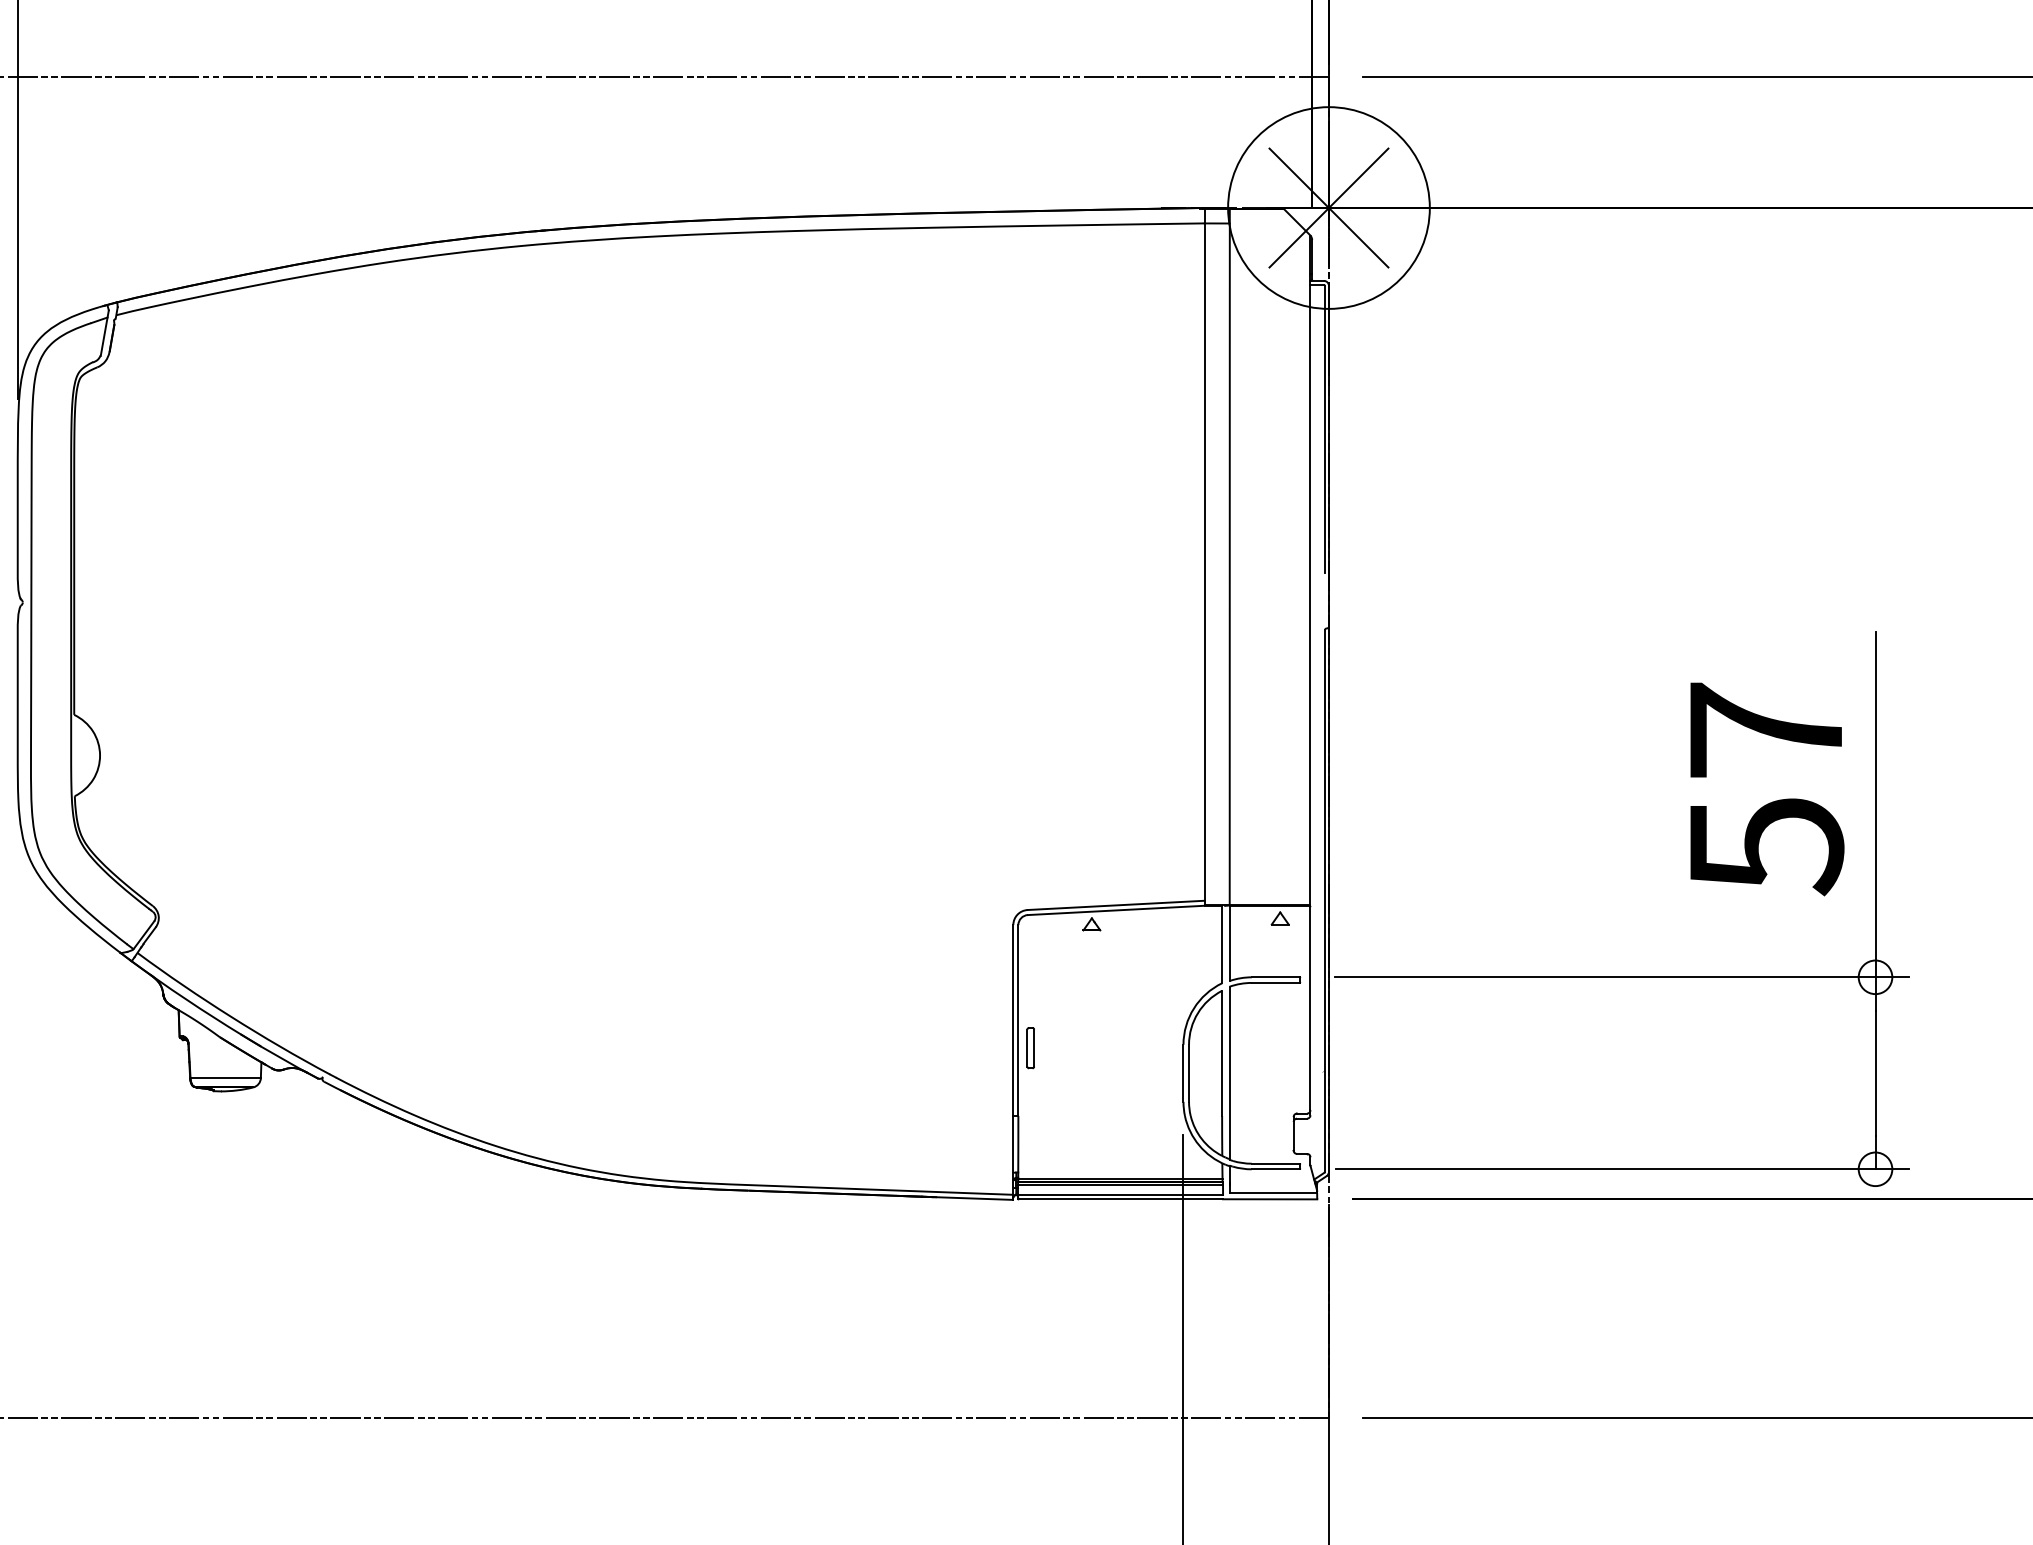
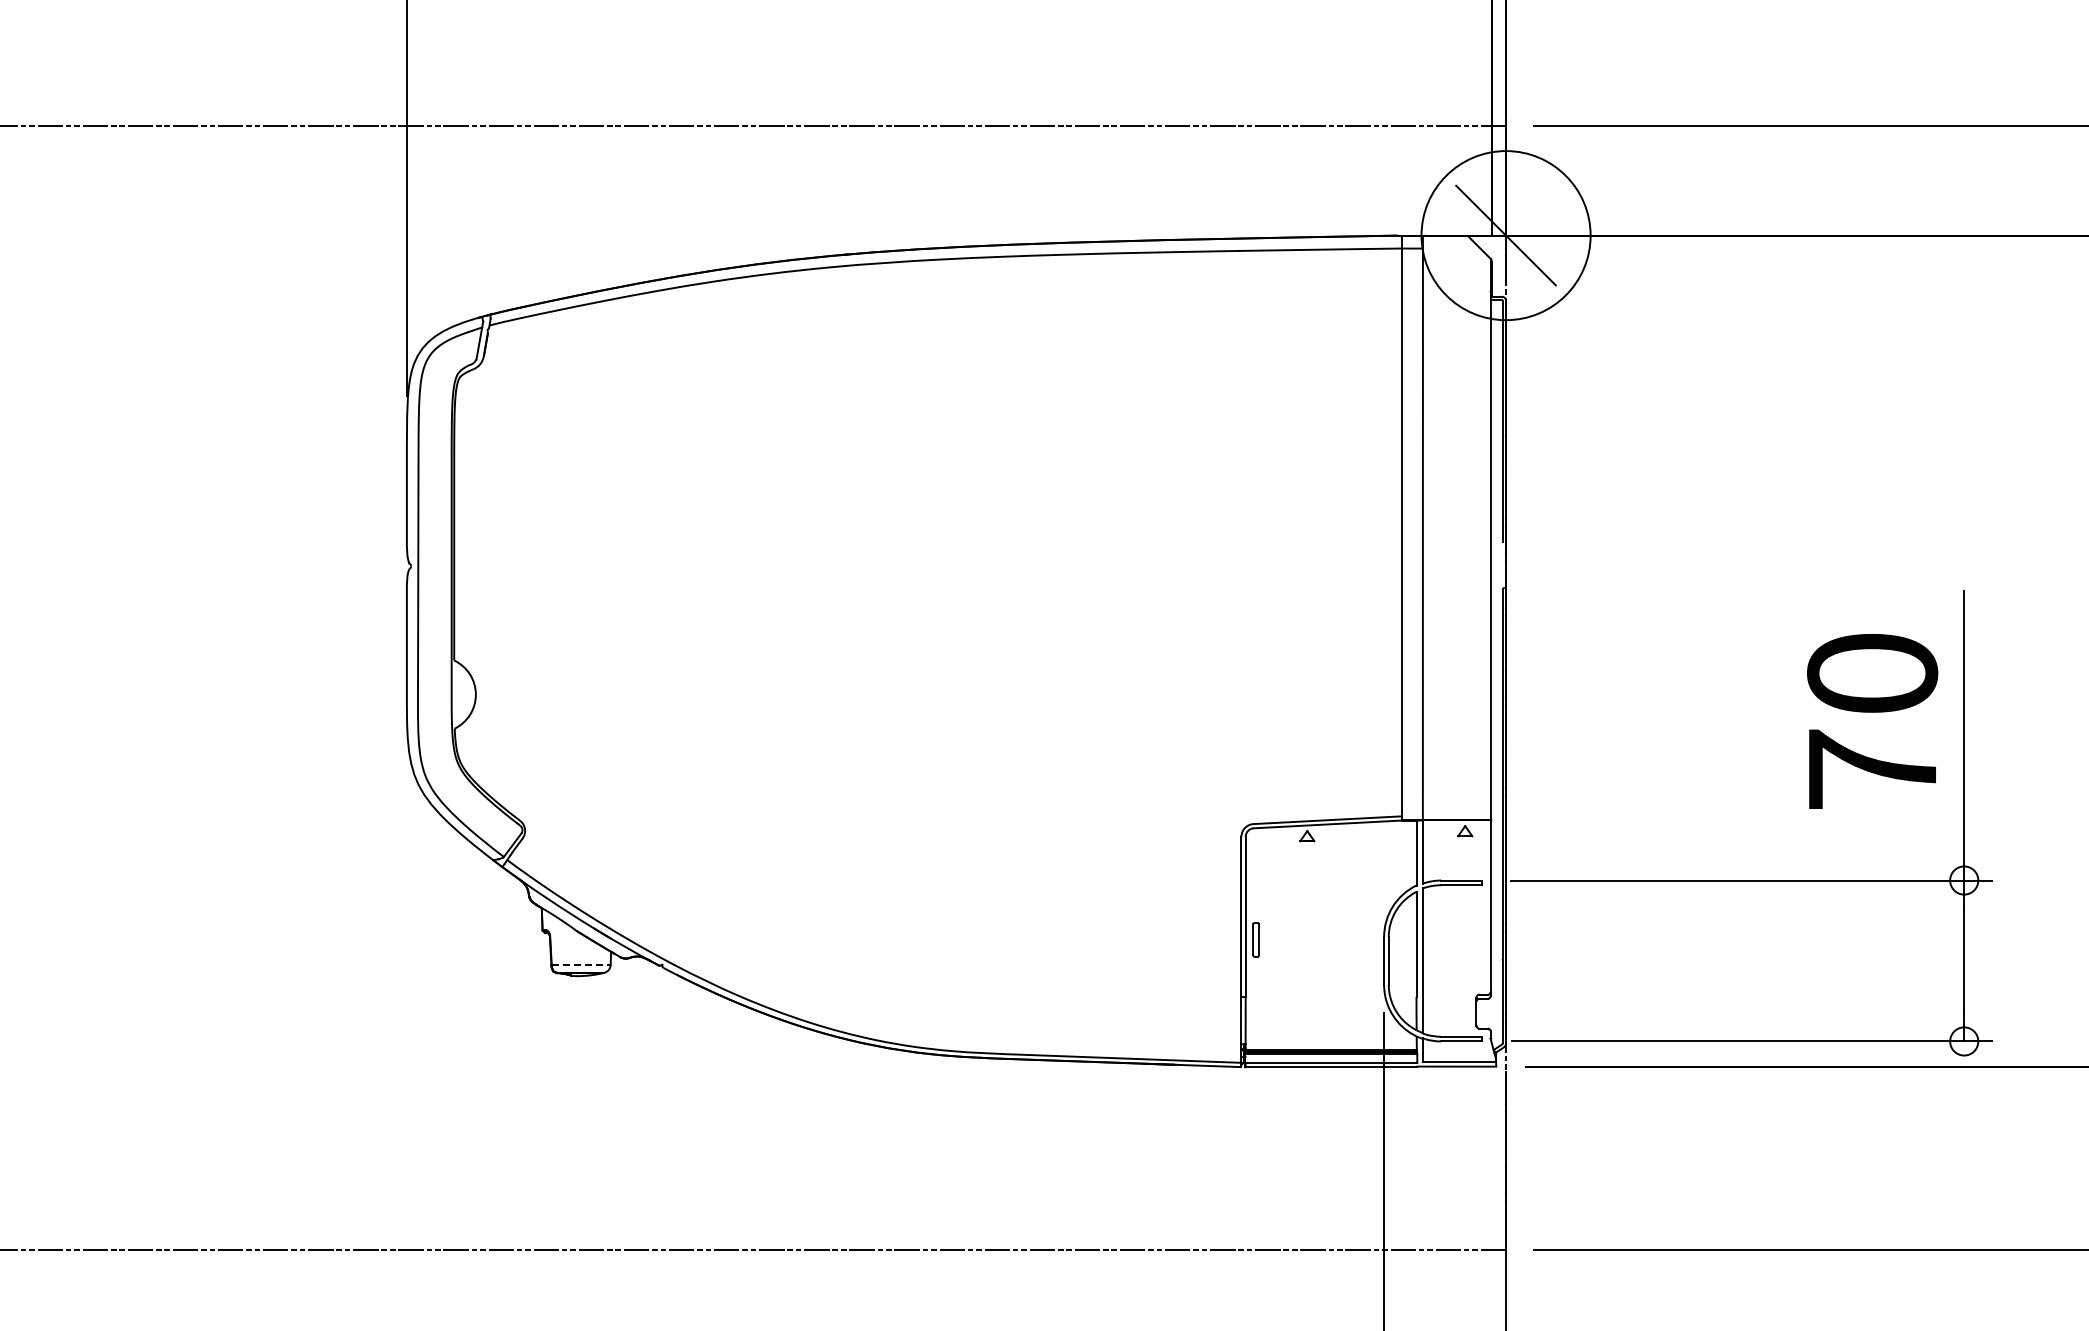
line: (1328, 207) -> (1505, 235), removed
text: (1766, 788) -> (1872, 722), 57 -> 70
line: (226, 1078) -> (581, 965), solid -> dashed

